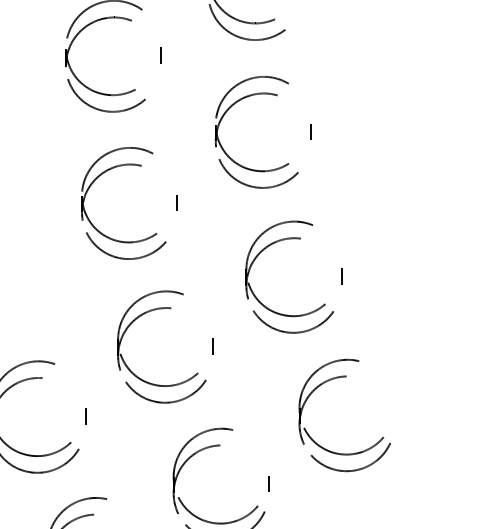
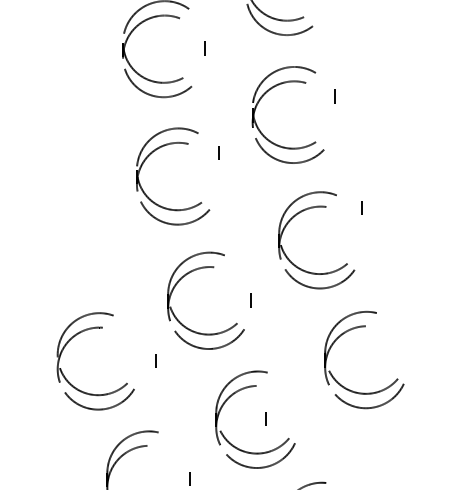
line: (310, 131) -> (334, 96), moved
line: (176, 202) -> (218, 152), moved
line: (341, 276) -> (361, 207), moved
line: (84, 416) -> (155, 360), moved
line: (268, 483) -> (265, 418), moved

